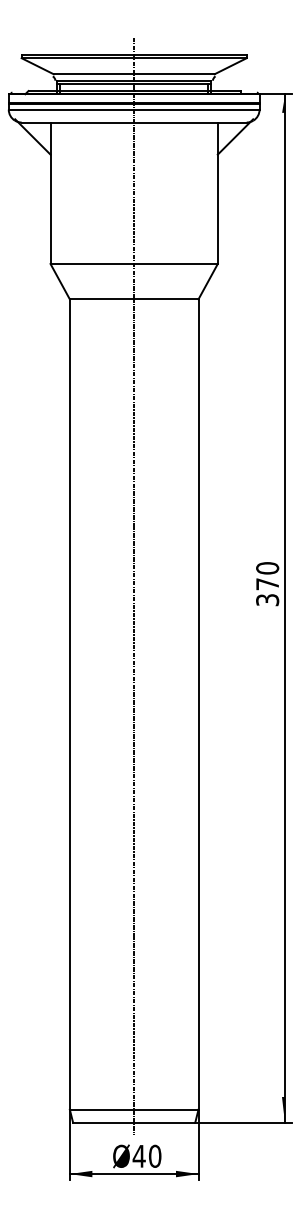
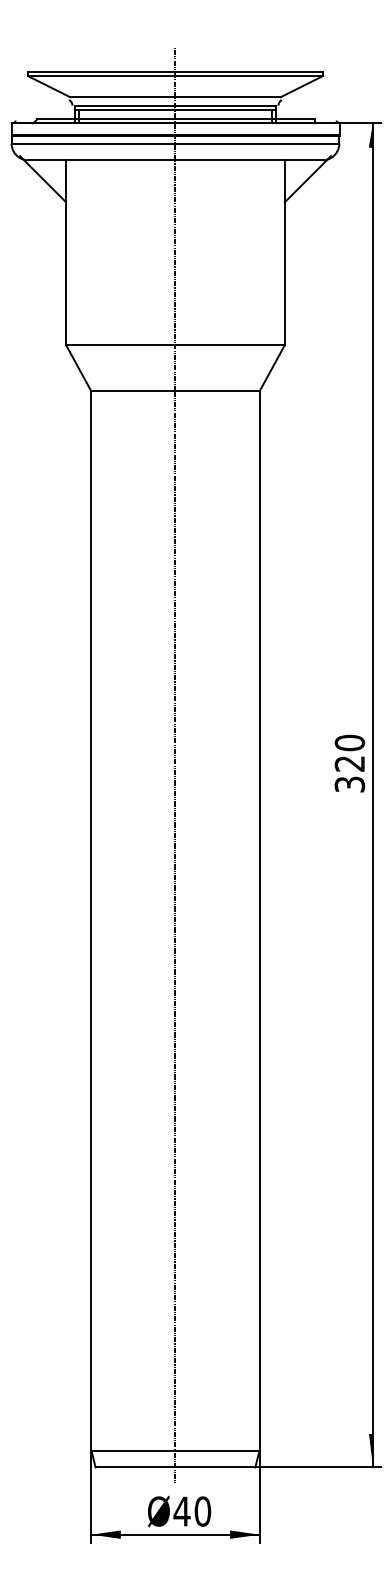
text: (267, 584) -> (349, 764), 370 -> 320

